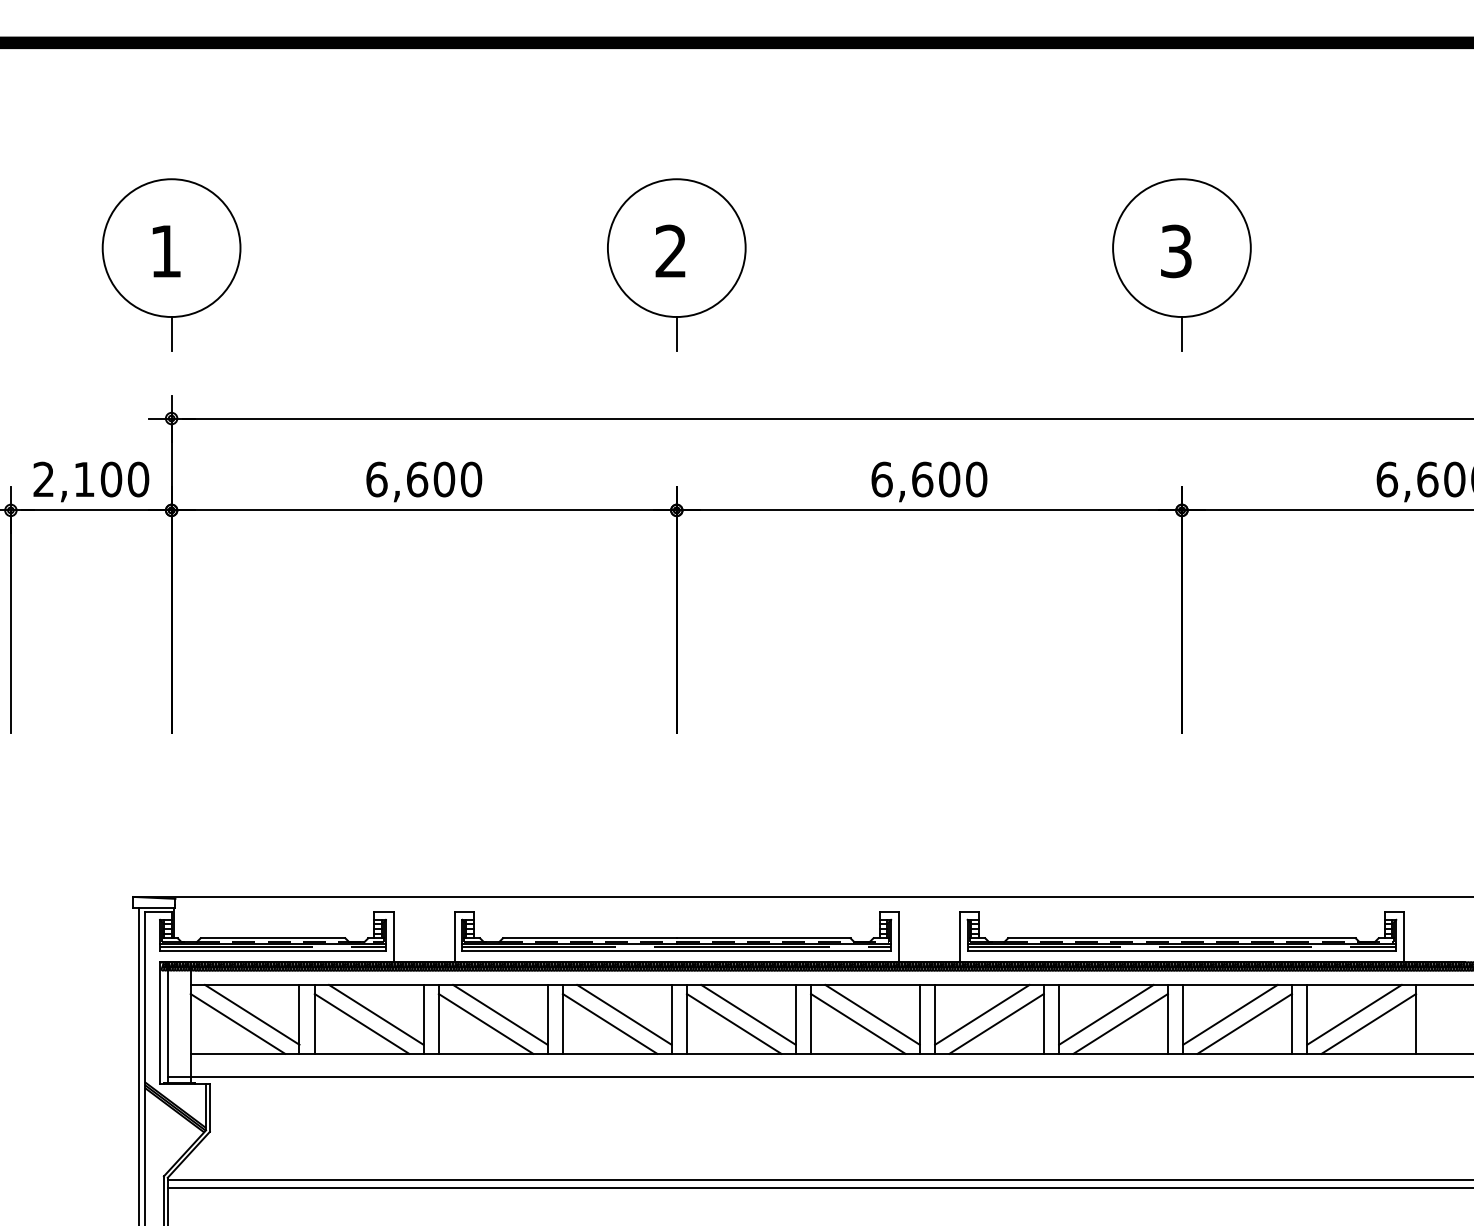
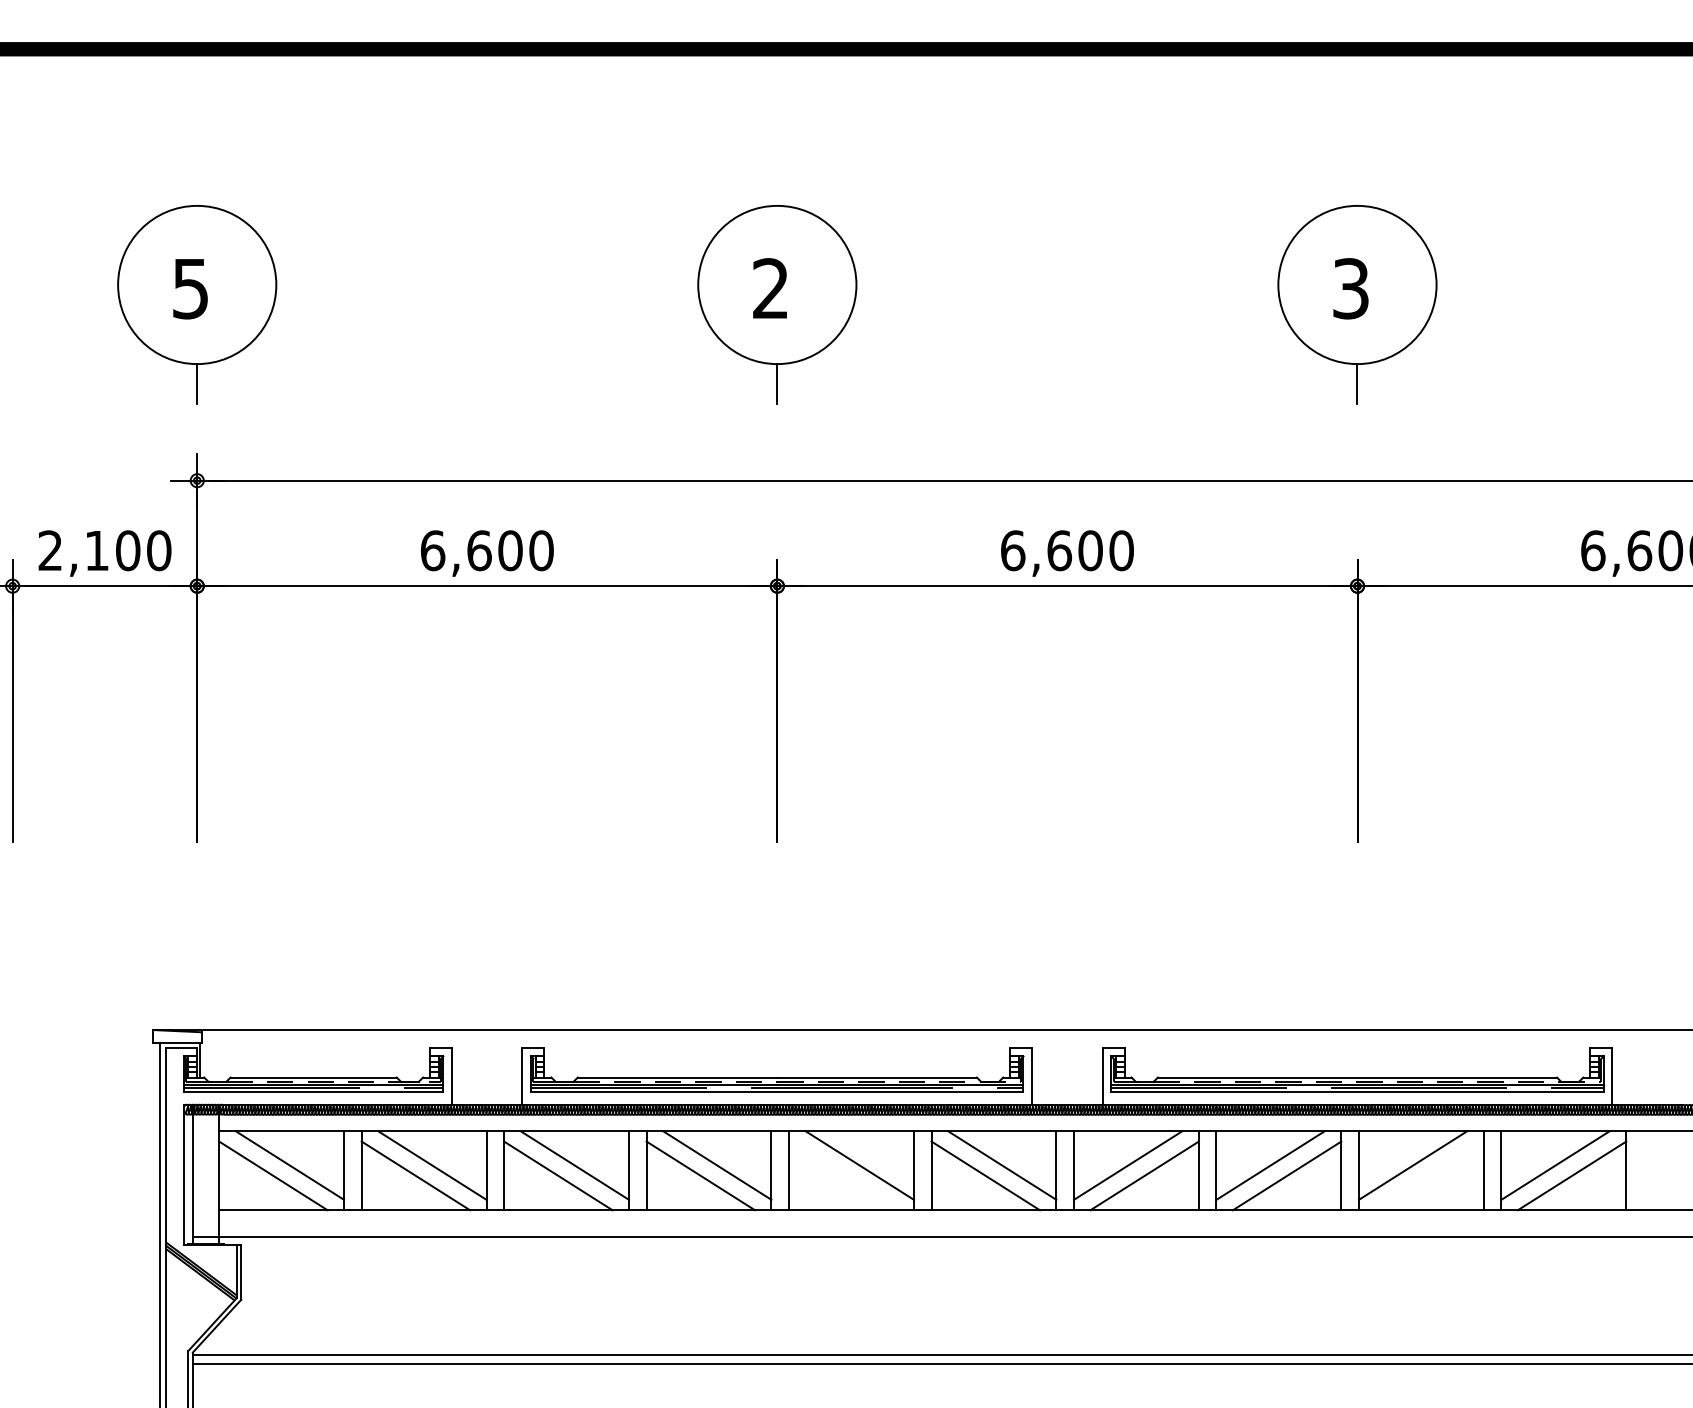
text: (165, 252) -> (190, 289), 1 -> 5
line: (734, 1023) -> (843, 1175), removed
line: (1244, 1023) -> (1429, 1175), removed

